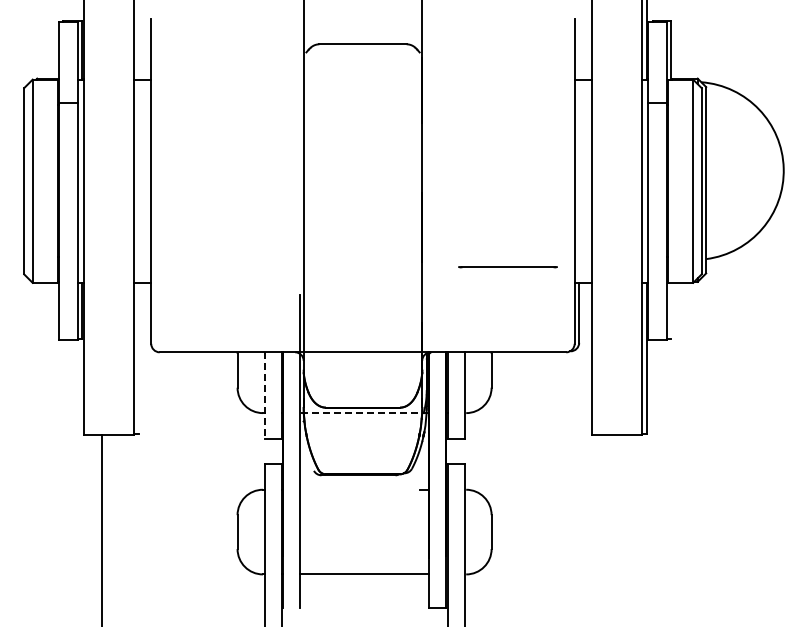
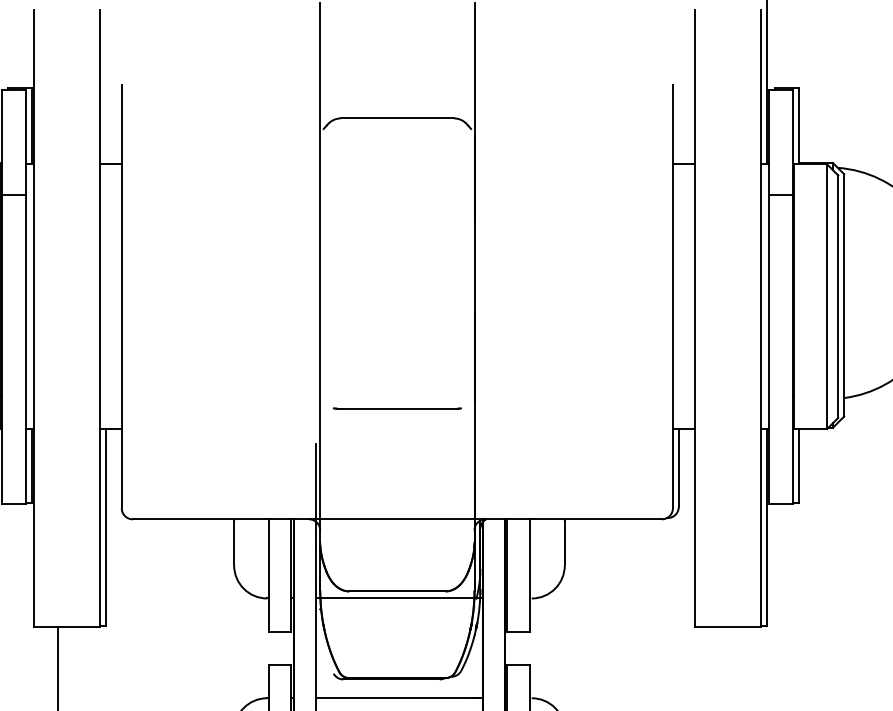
line: (507, 267) -> (396, 408), moved
line: (671, 310) -> (798, 464), added
line: (138, 358) -> (105, 527), added
line: (264, 395) -> (269, 575), dashed -> solid
line: (364, 413) -> (399, 598), dashed -> solid
line: (364, 489) -> (399, 697), added

